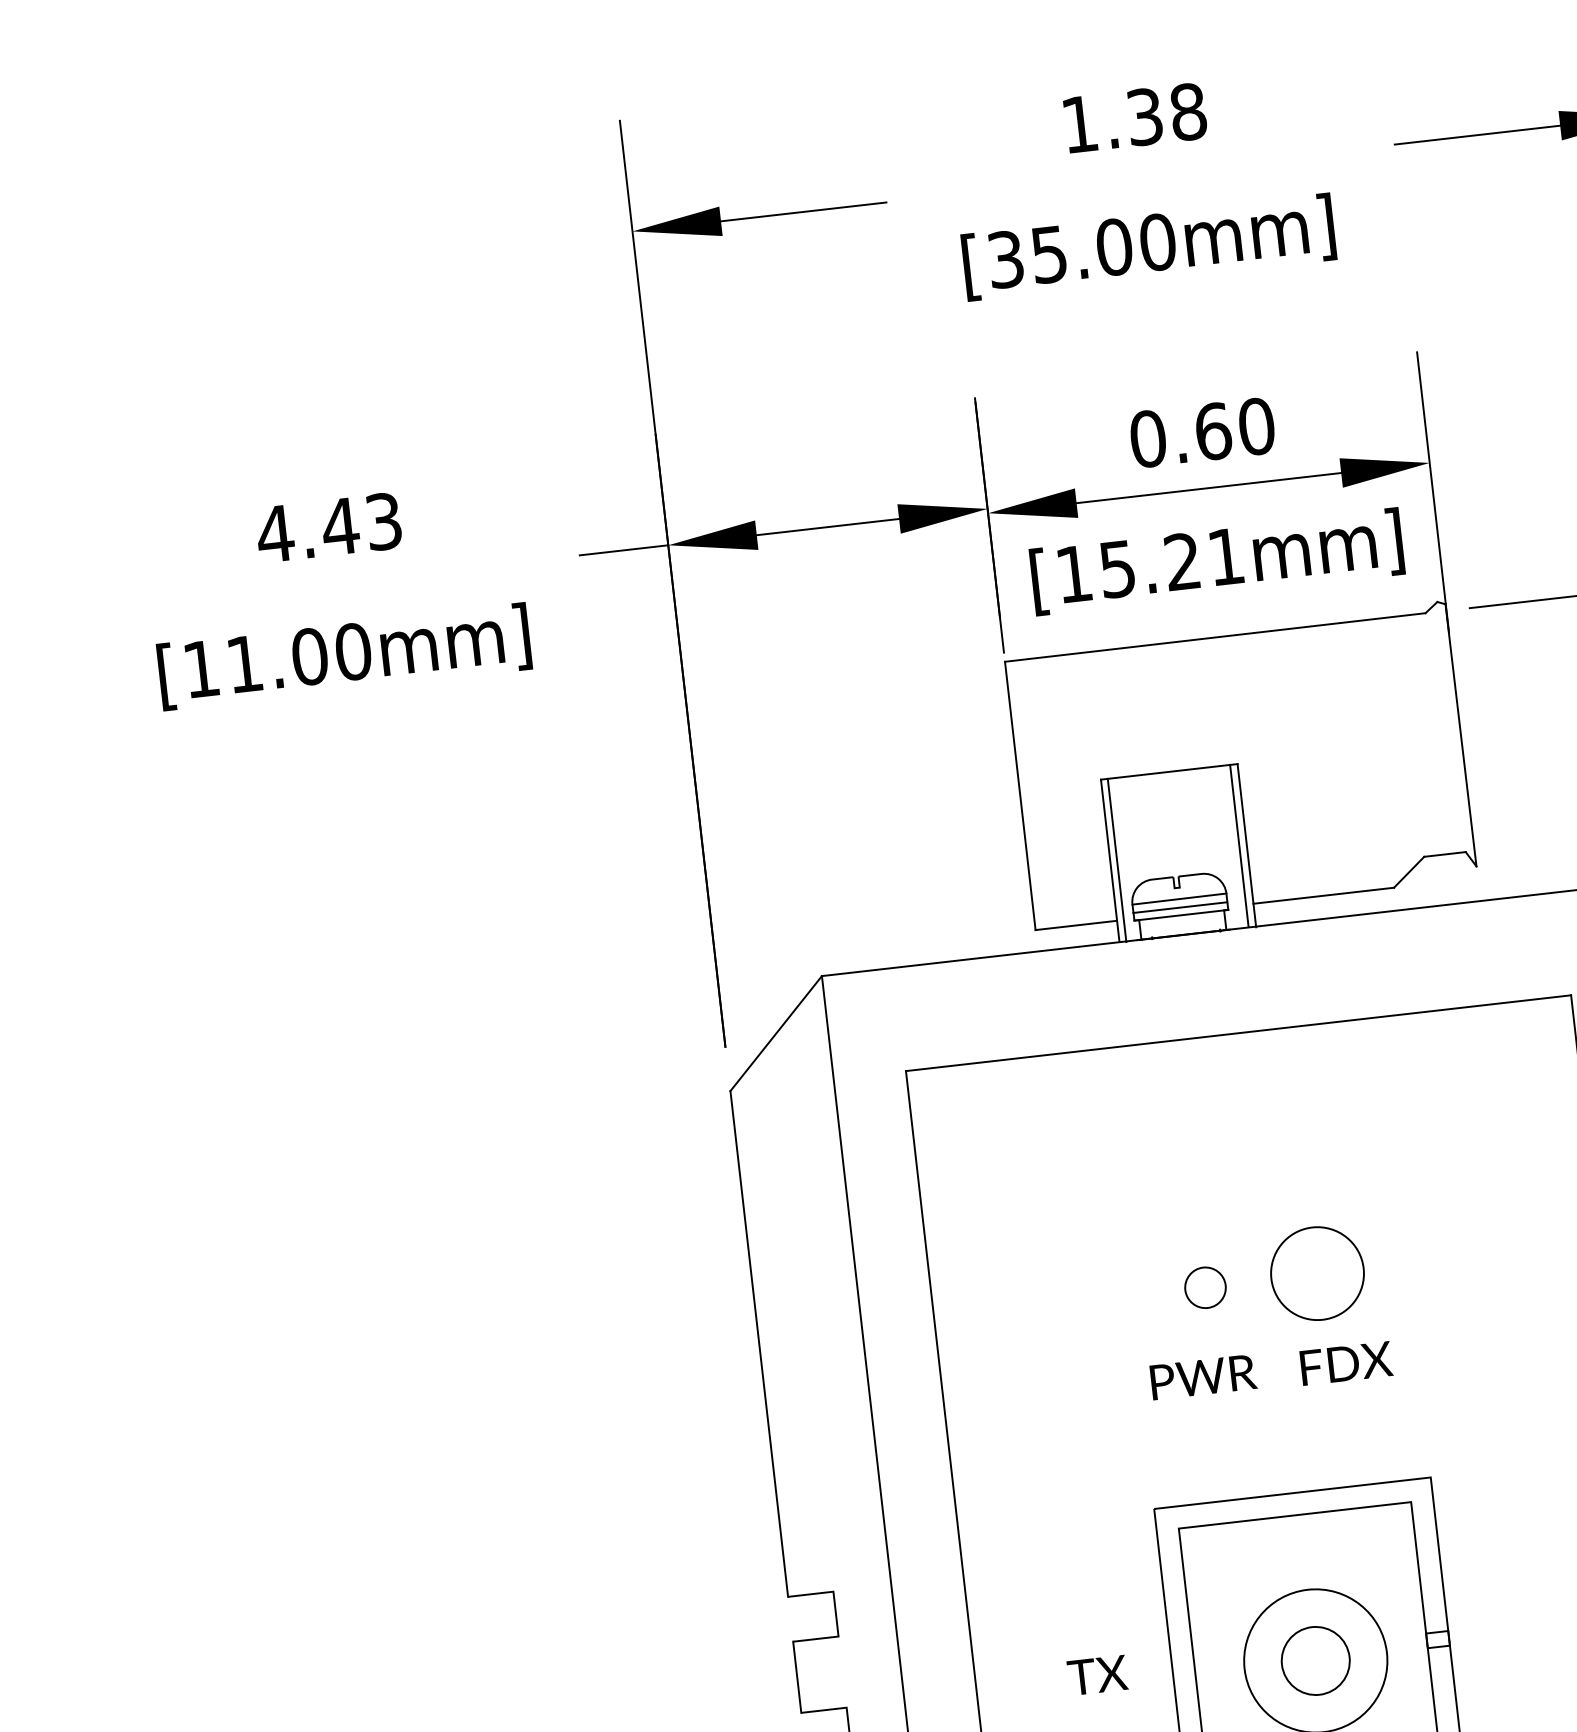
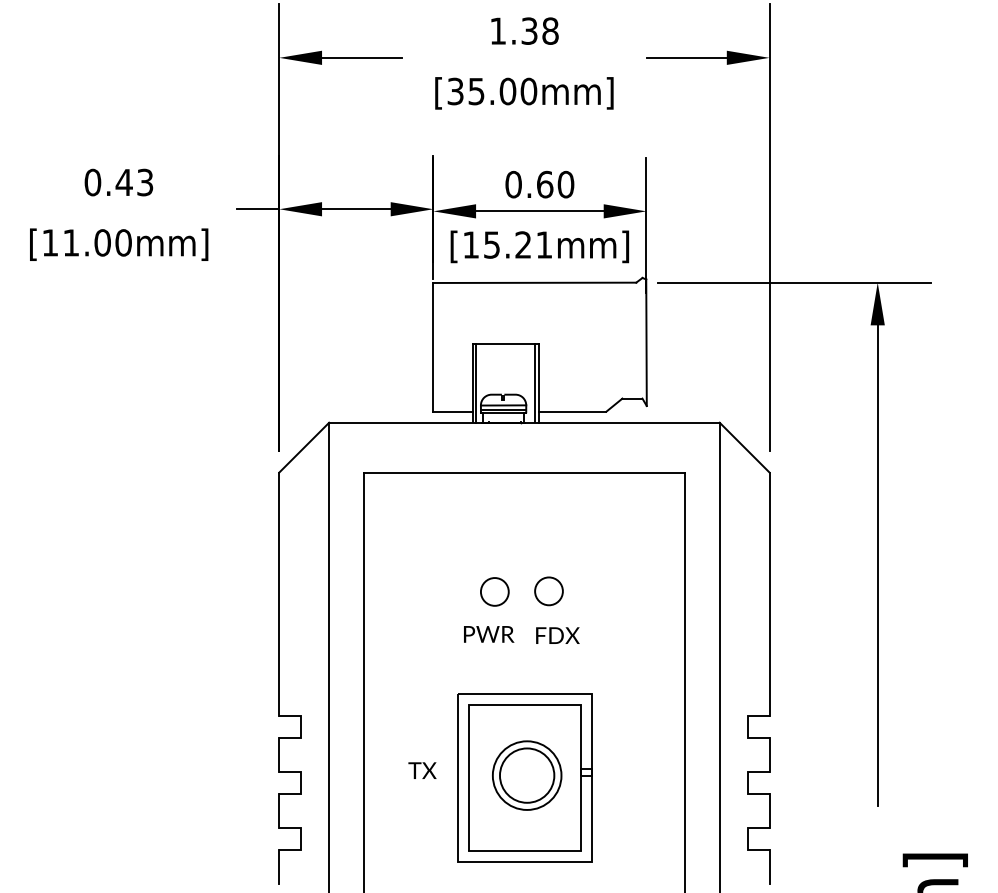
text: (274, 533) -> (92, 182), 4.43 -> 0.43
circle: (1316, 1274) -> (548, 591), size x0.62
circle: (1204, 1286) -> (494, 591), size x1.43
circle: (1314, 1660) -> (526, 775), size x1.67

